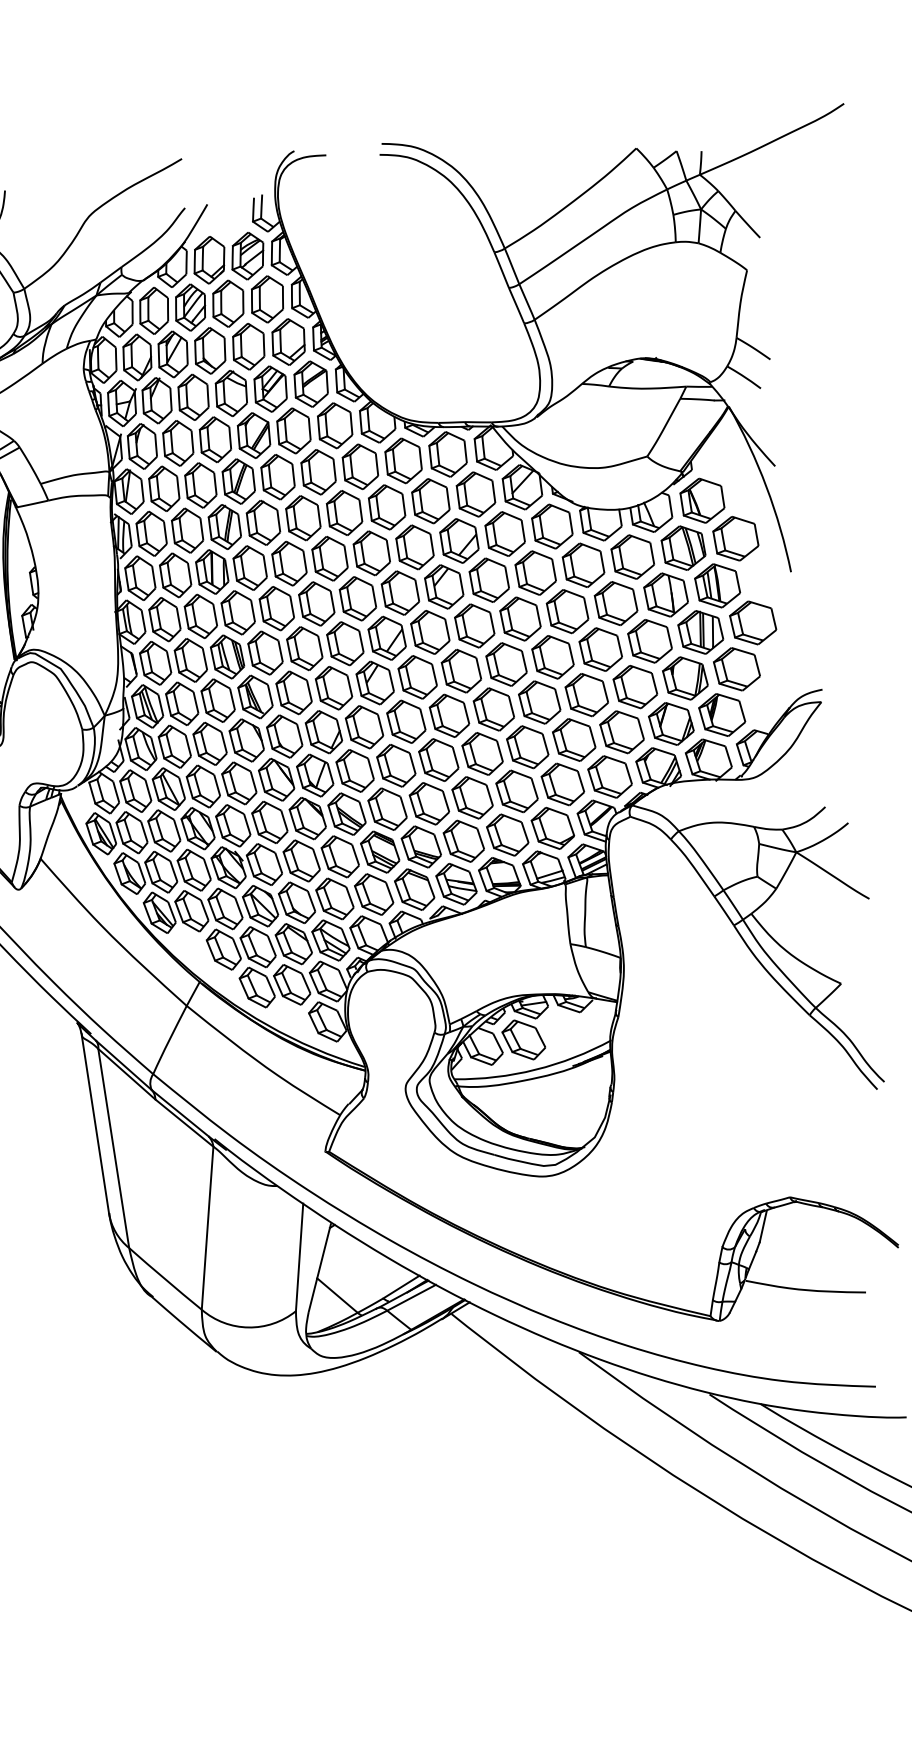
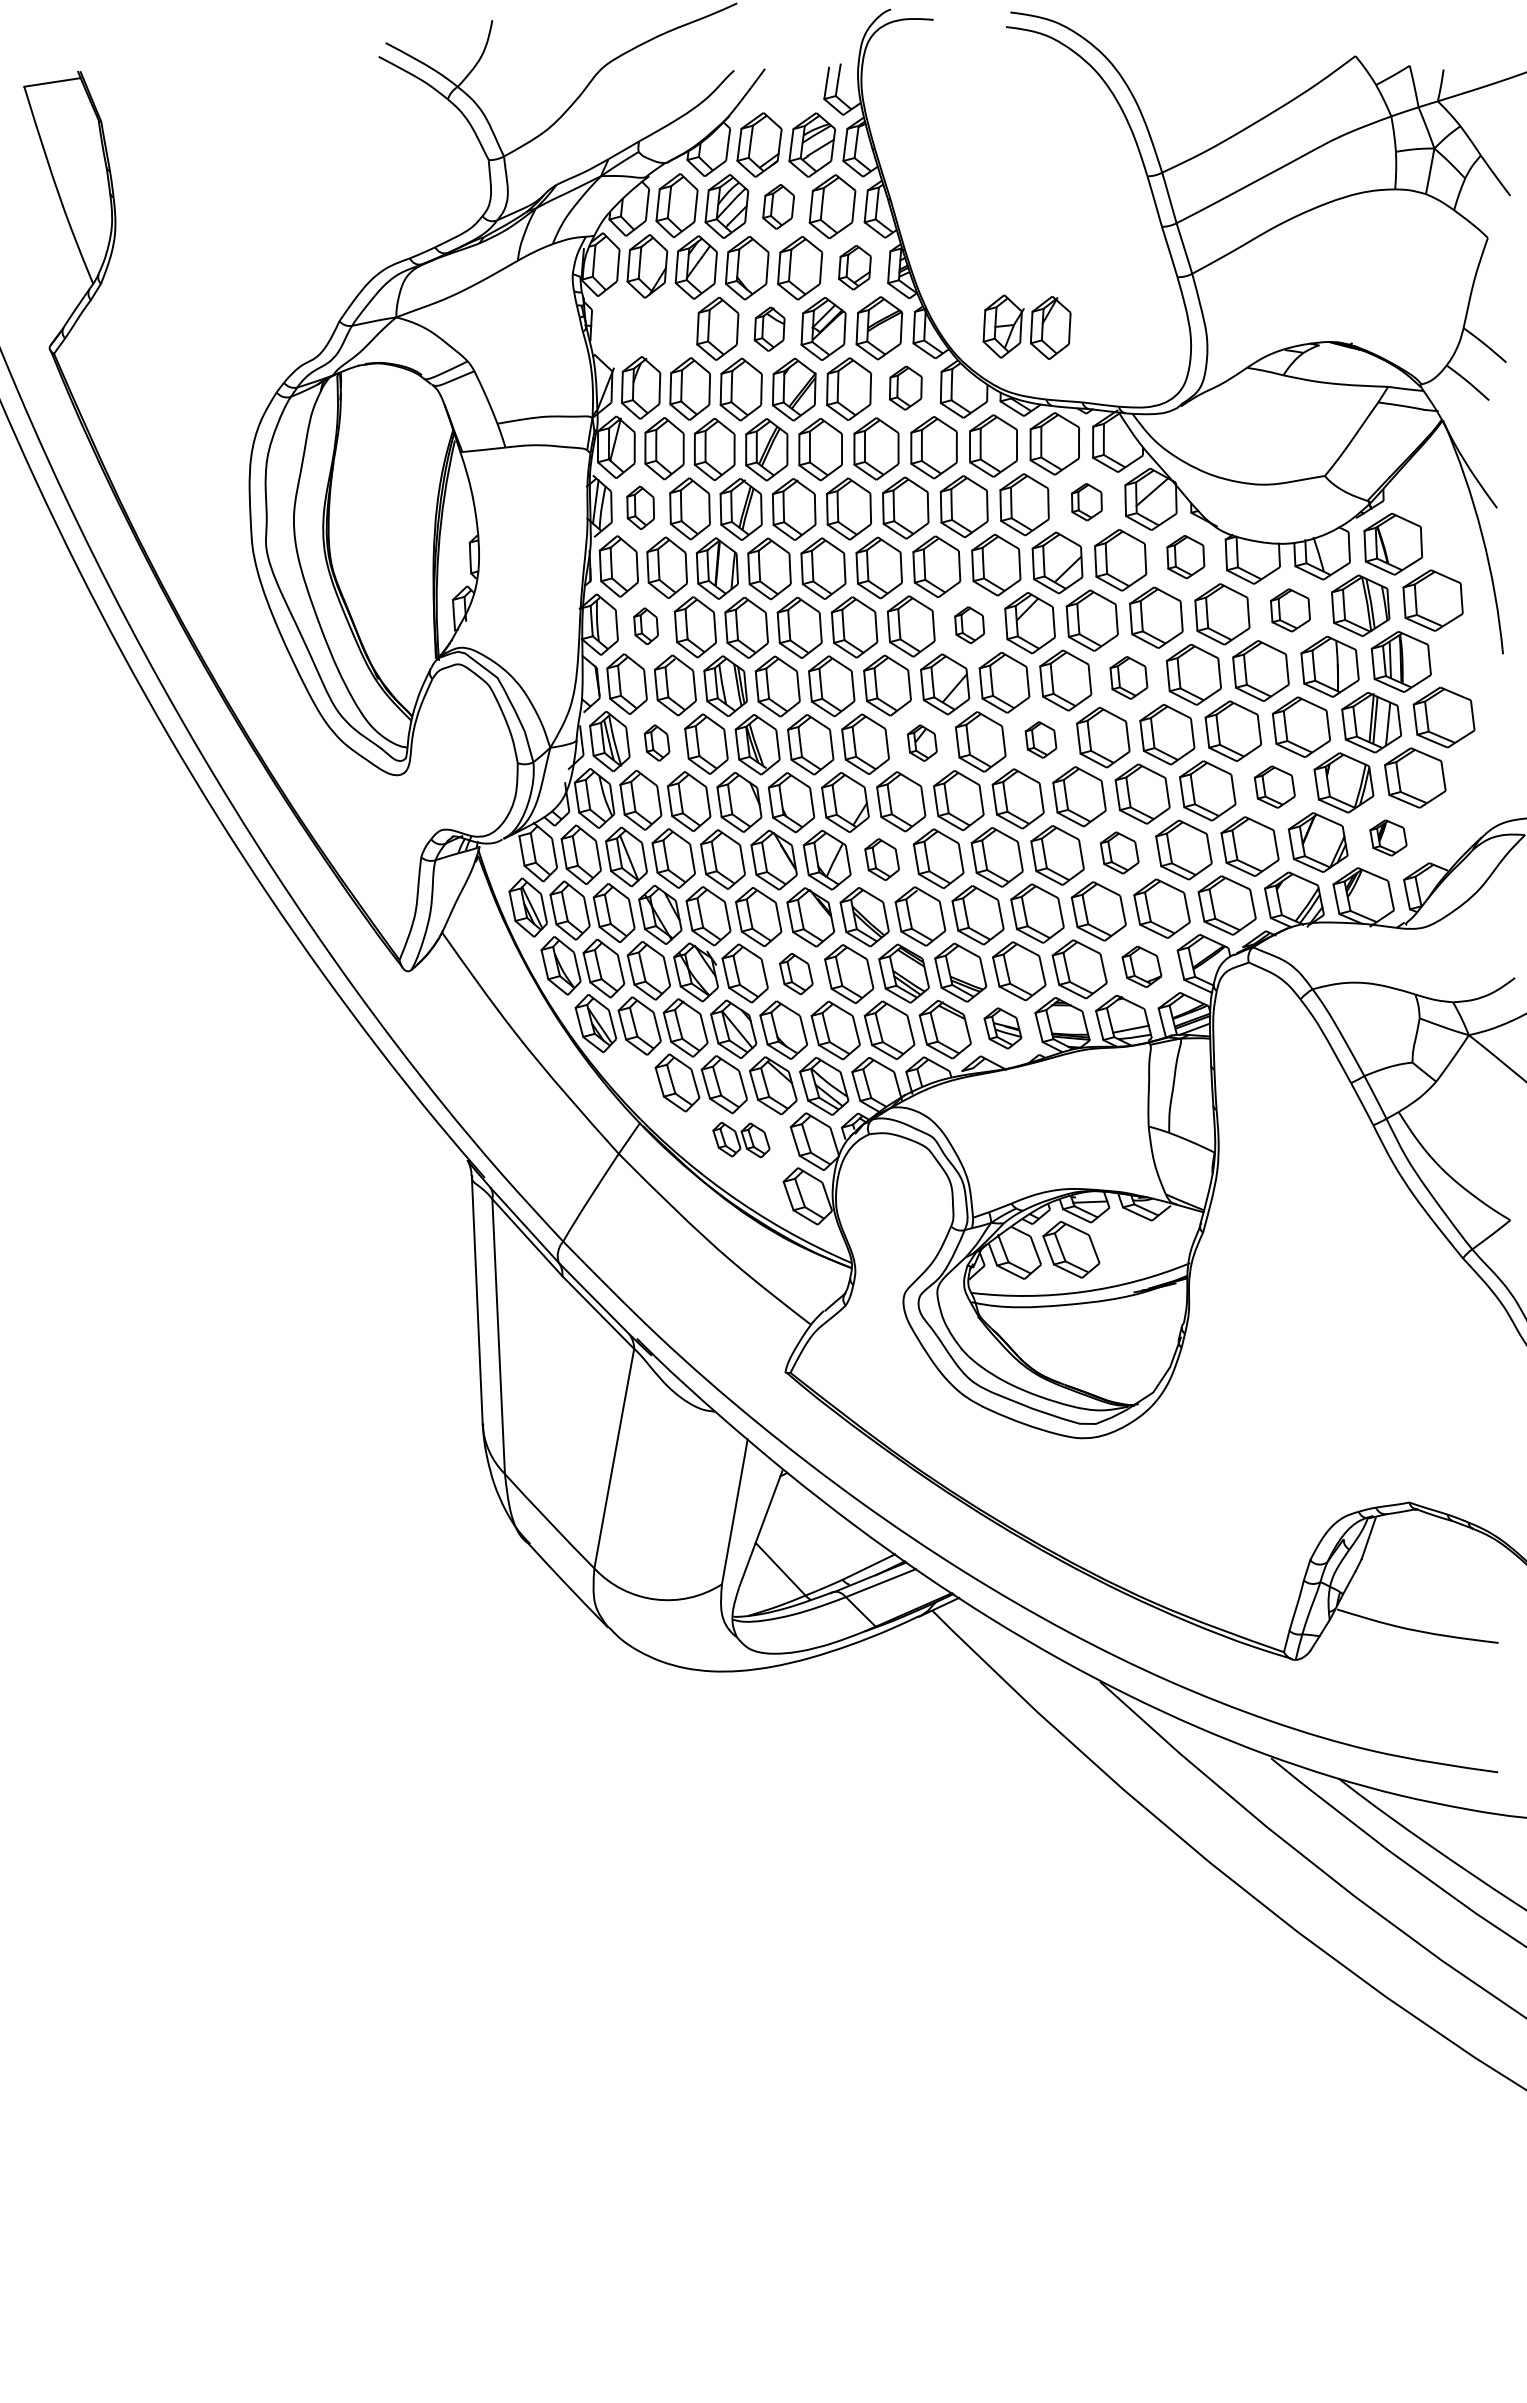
part: (228, 303) -> (778, 206), size x0.7
part: (288, 341) -> (854, 267), size x0.7
part: (231, 393) -> (769, 329), size x0.7
part: (139, 401) -> (1026, 326), moved
part: (334, 425) -> (905, 387), size x0.7
part: (475, 493) -> (1086, 501), size x0.6
part: (552, 526) -> (1185, 556), size x0.7
part: (151, 533) -> (640, 507), size x0.7
part: (632, 557) -> (1290, 610), size x0.7
part: (400, 593) -> (969, 625), size x0.6
part: (520, 618) -> (1128, 677), size x0.7
part: (164, 619) -> (645, 626), size x0.6
part: (461, 670) -> (1040, 739), size x0.6
part: (375, 682) -> (922, 742), size x0.6
part: (635, 686) -> (1274, 786), size x0.7
part: (181, 703) -> (656, 742), size x0.6
part: (722, 714) -> (1388, 837), size x0.6
part: (527, 746) -> (1119, 852), size x0.7
part: (355, 770) -> (882, 859), size x0.7
part: (552, 828) -> (1141, 966), size x0.7
part: (301, 860) -> (796, 973), size x0.7
part: (456, 884) -> (1002, 1028), size x0.7
part: (274, 985) -> (741, 1139), size x0.6

